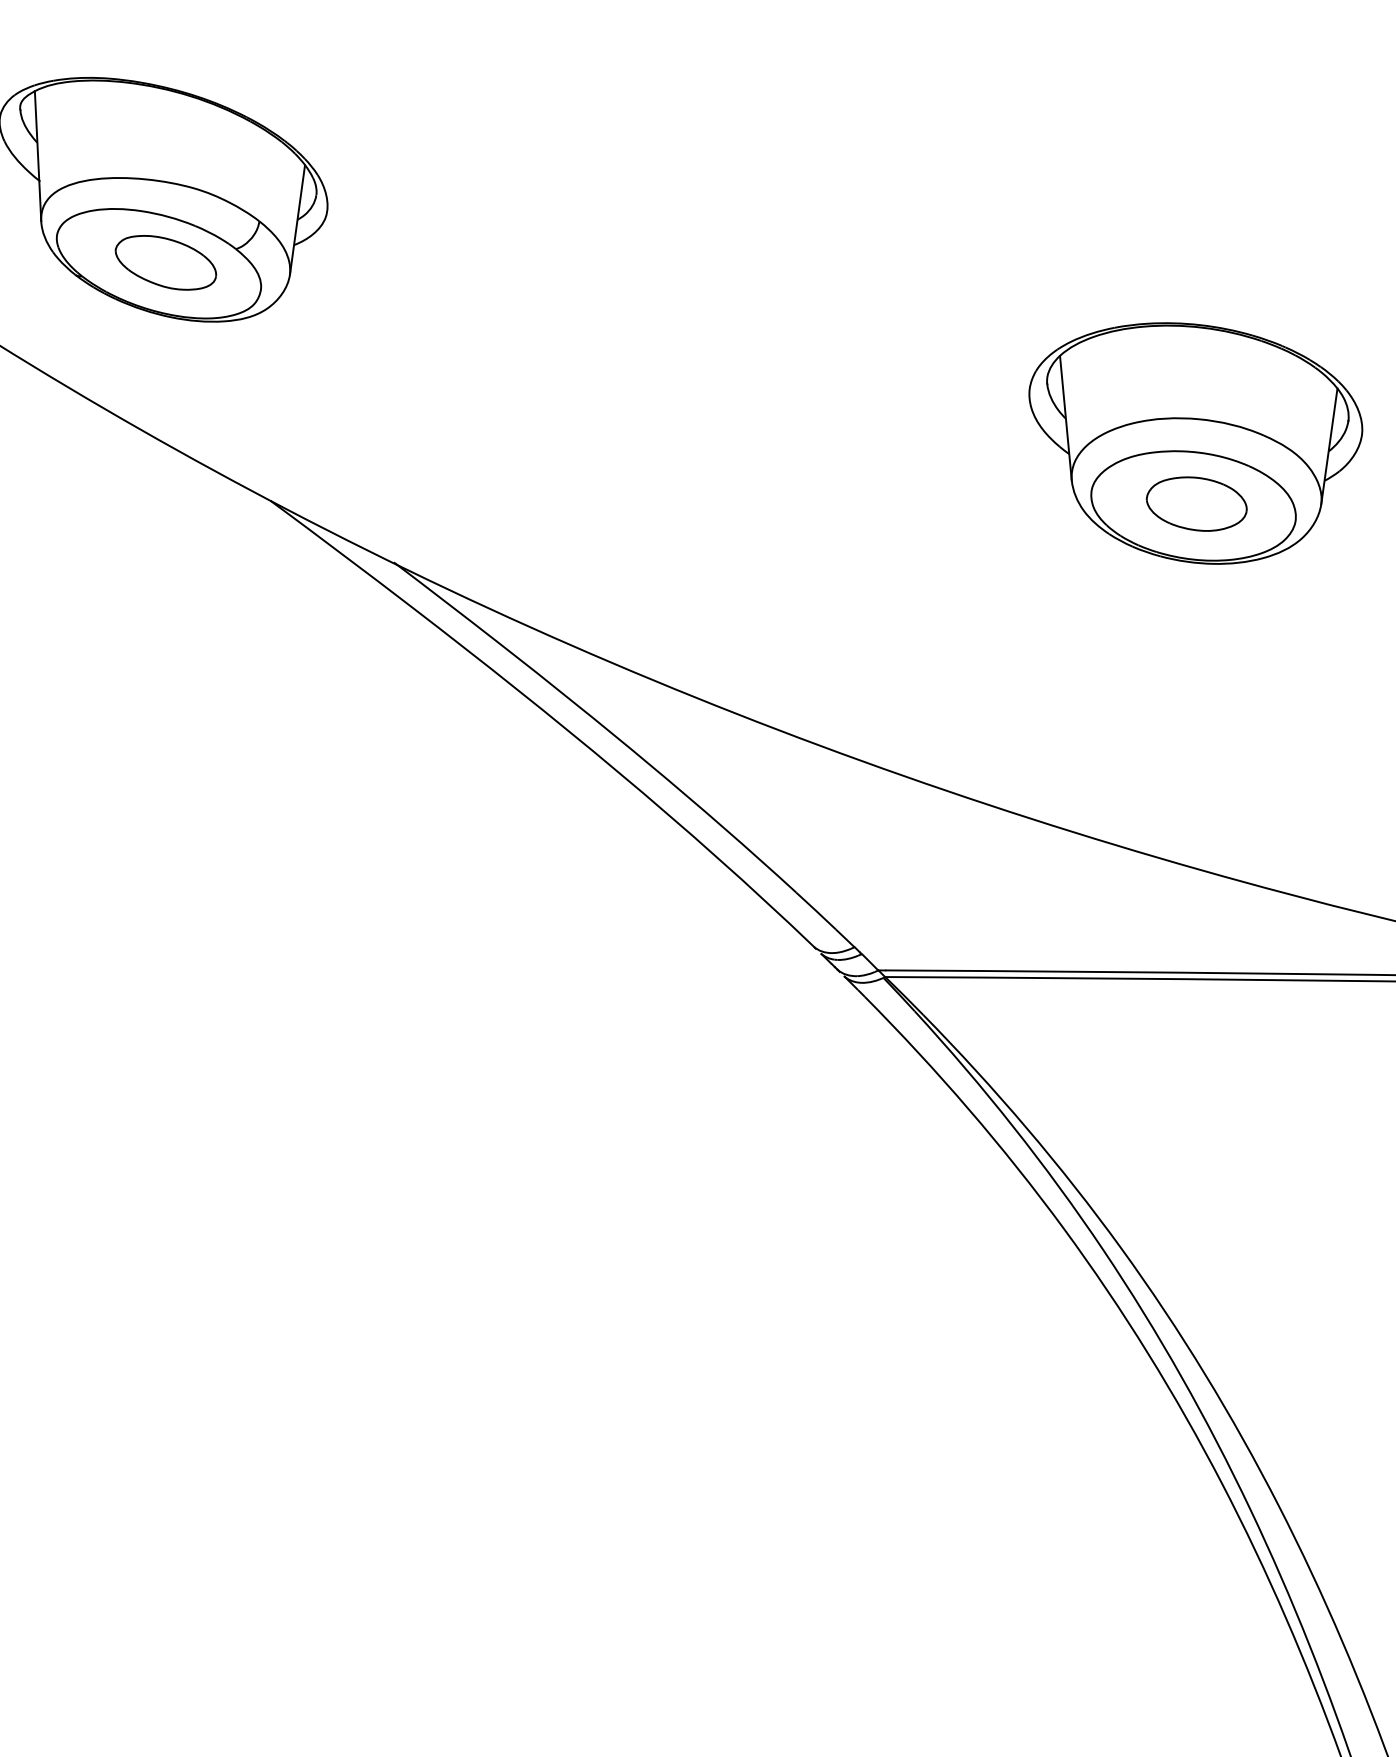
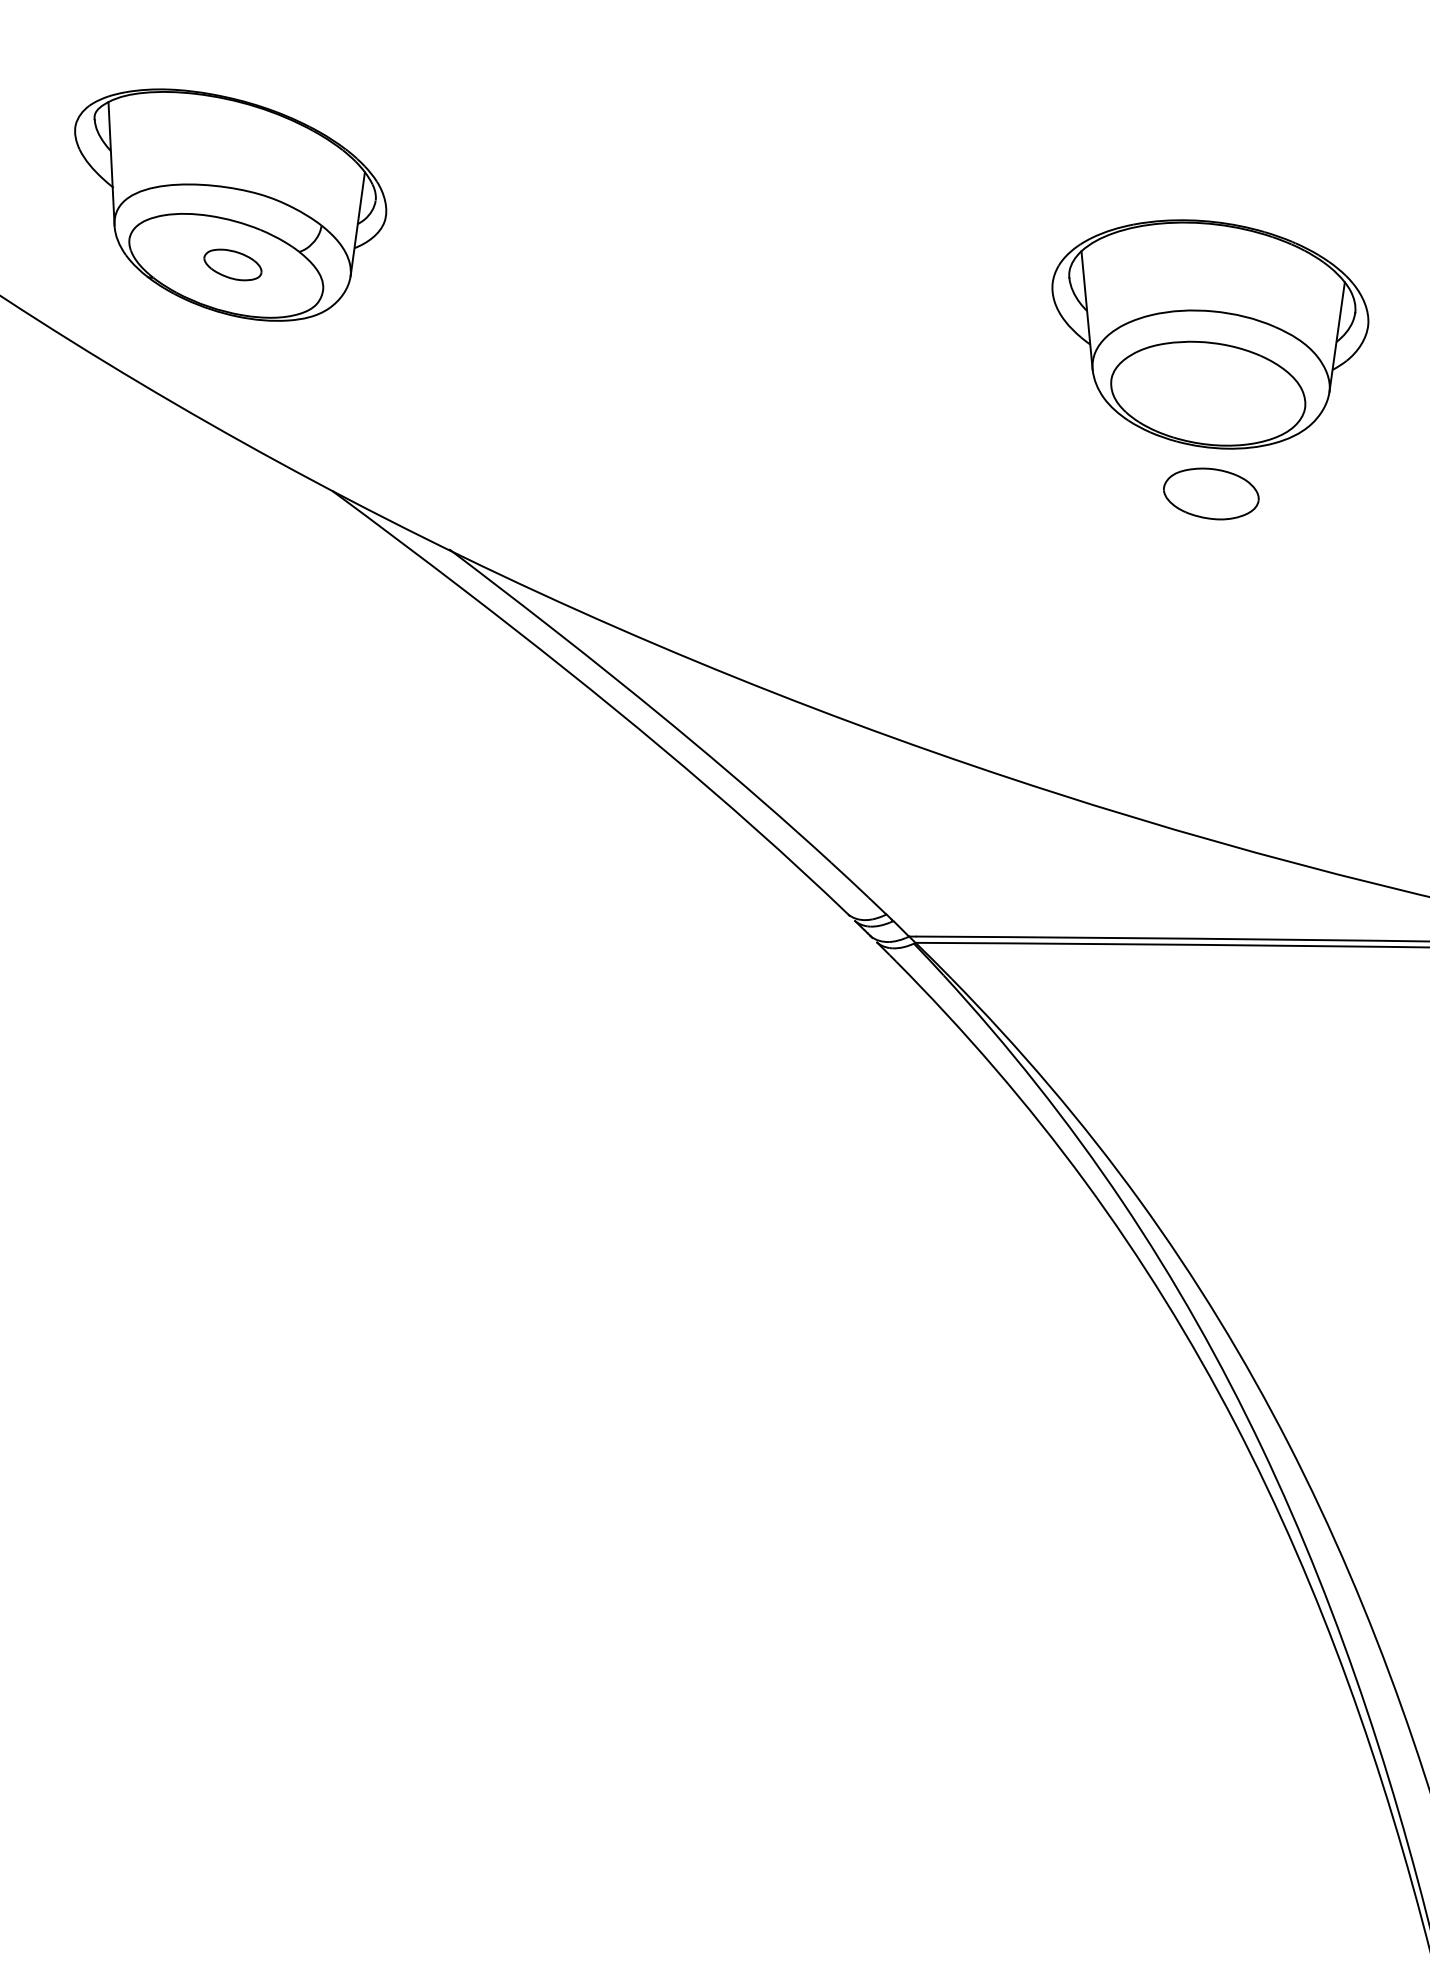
part: (165, 262) -> (232, 264), size x0.6
part: (1195, 443) -> (1210, 334), moved

